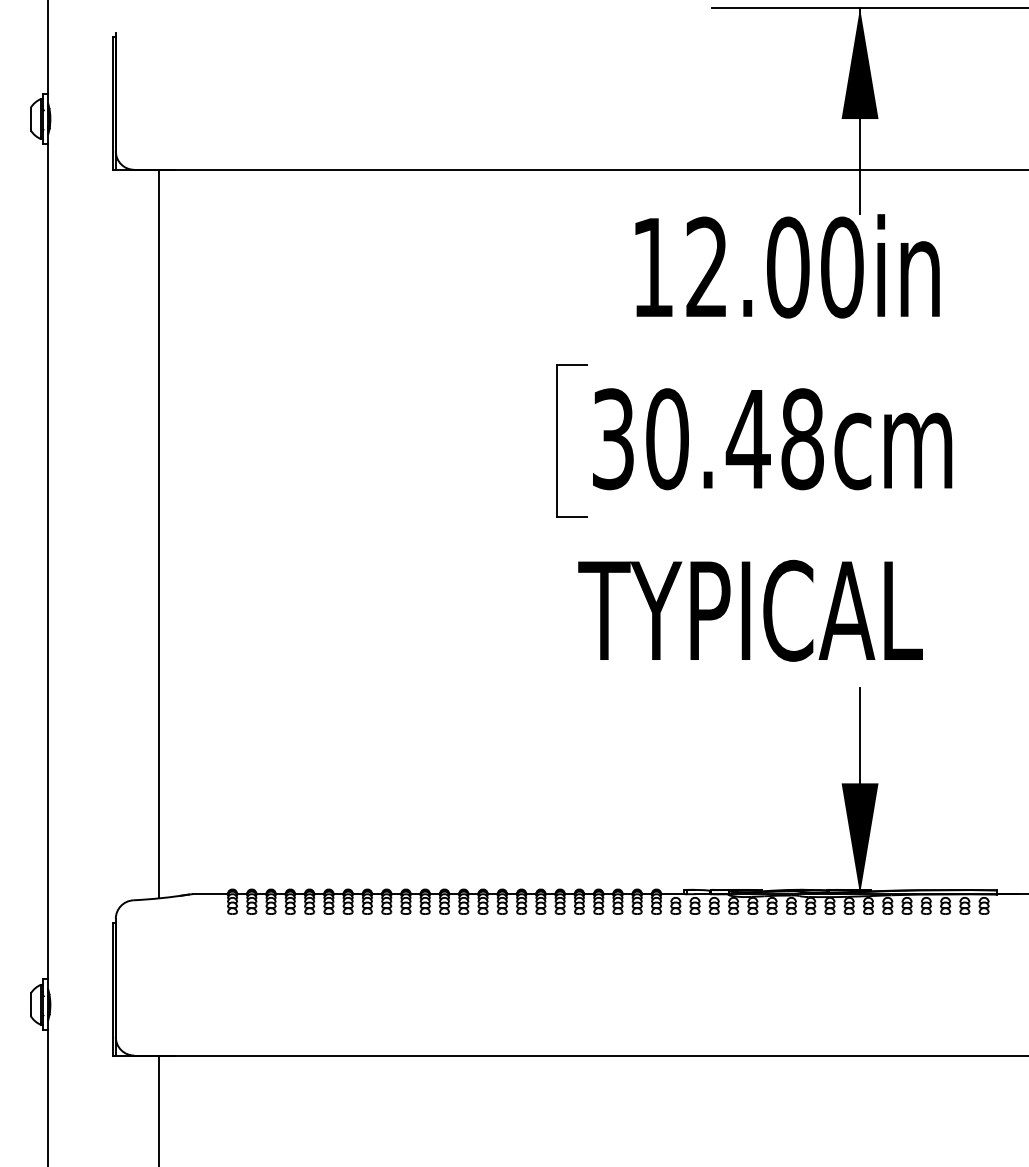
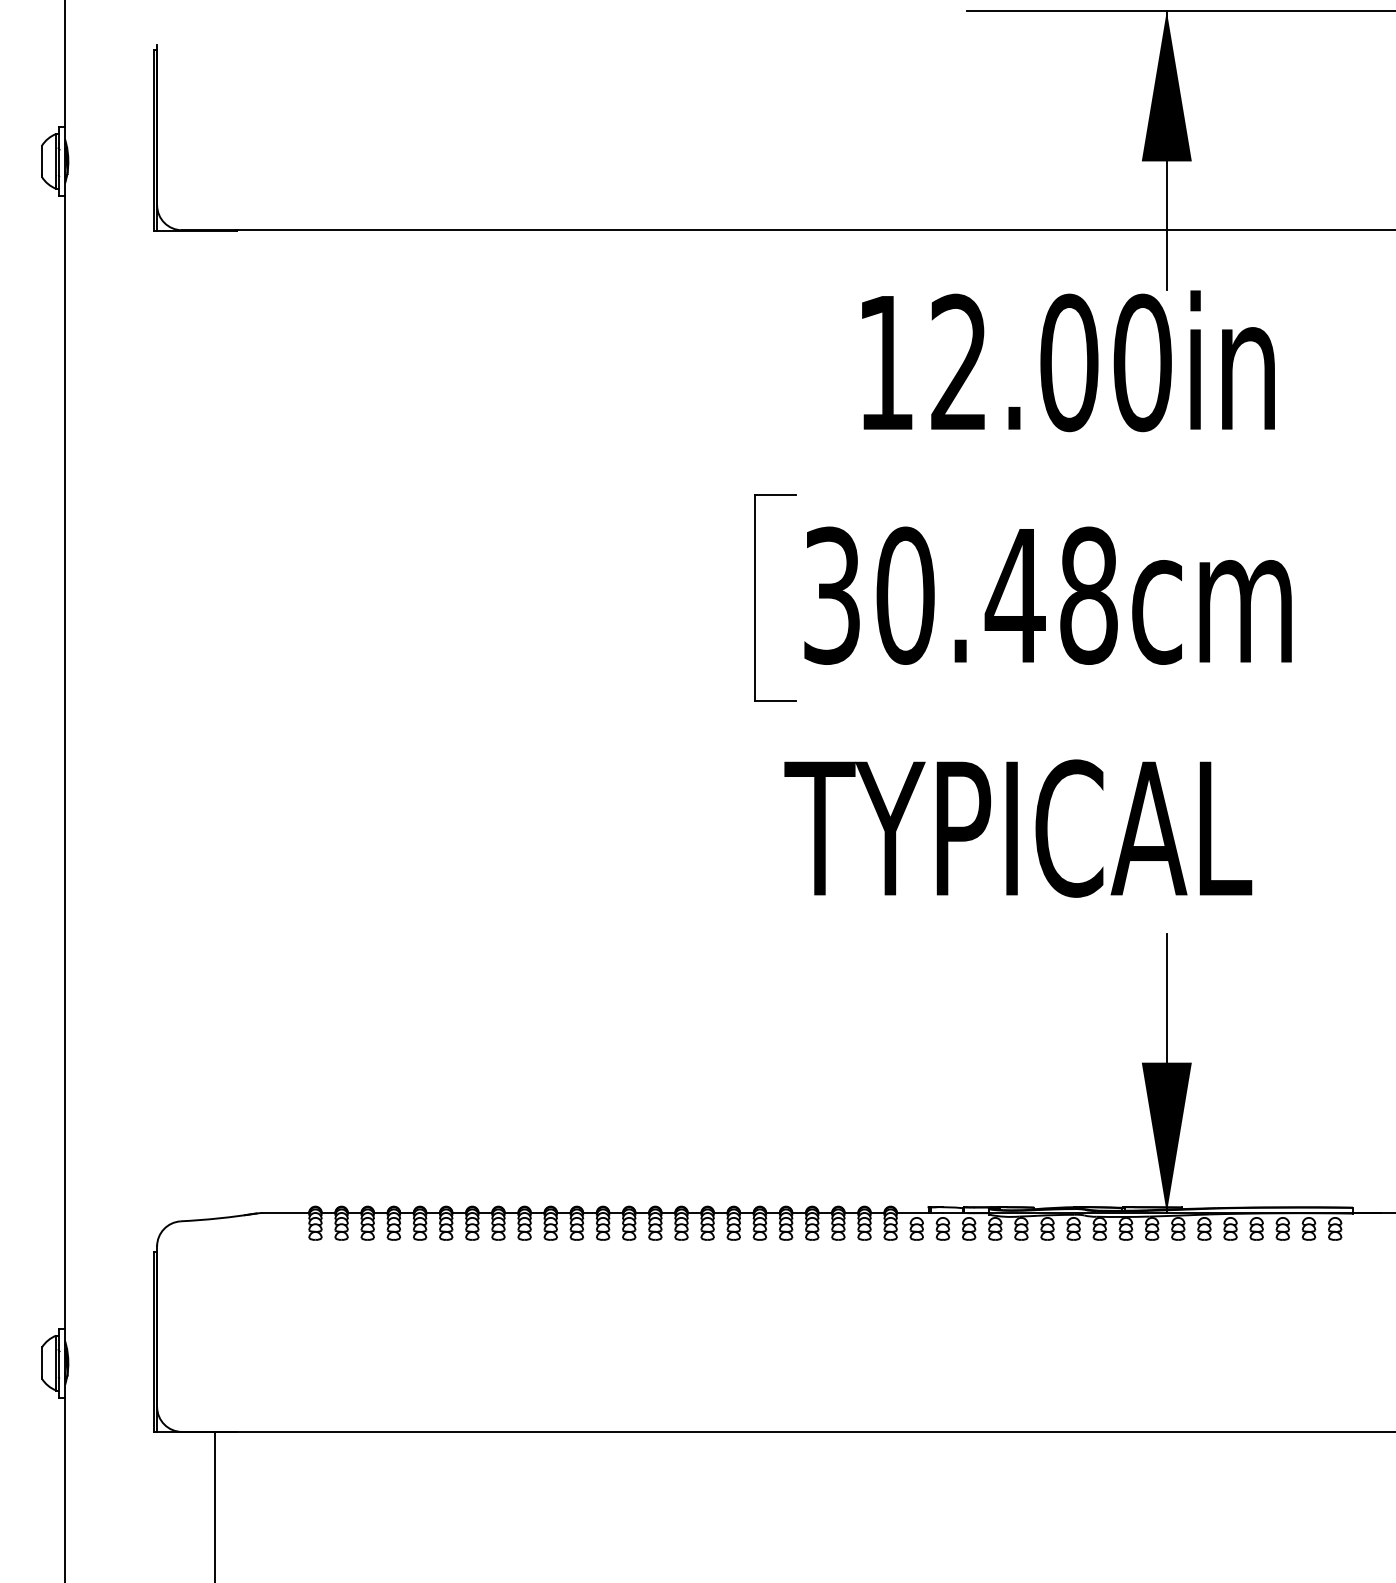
line: (158, 534) -> (215, 724), removed

